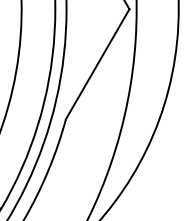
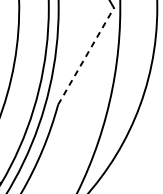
line: (97, 64) -> (85, 56), solid -> dashed

